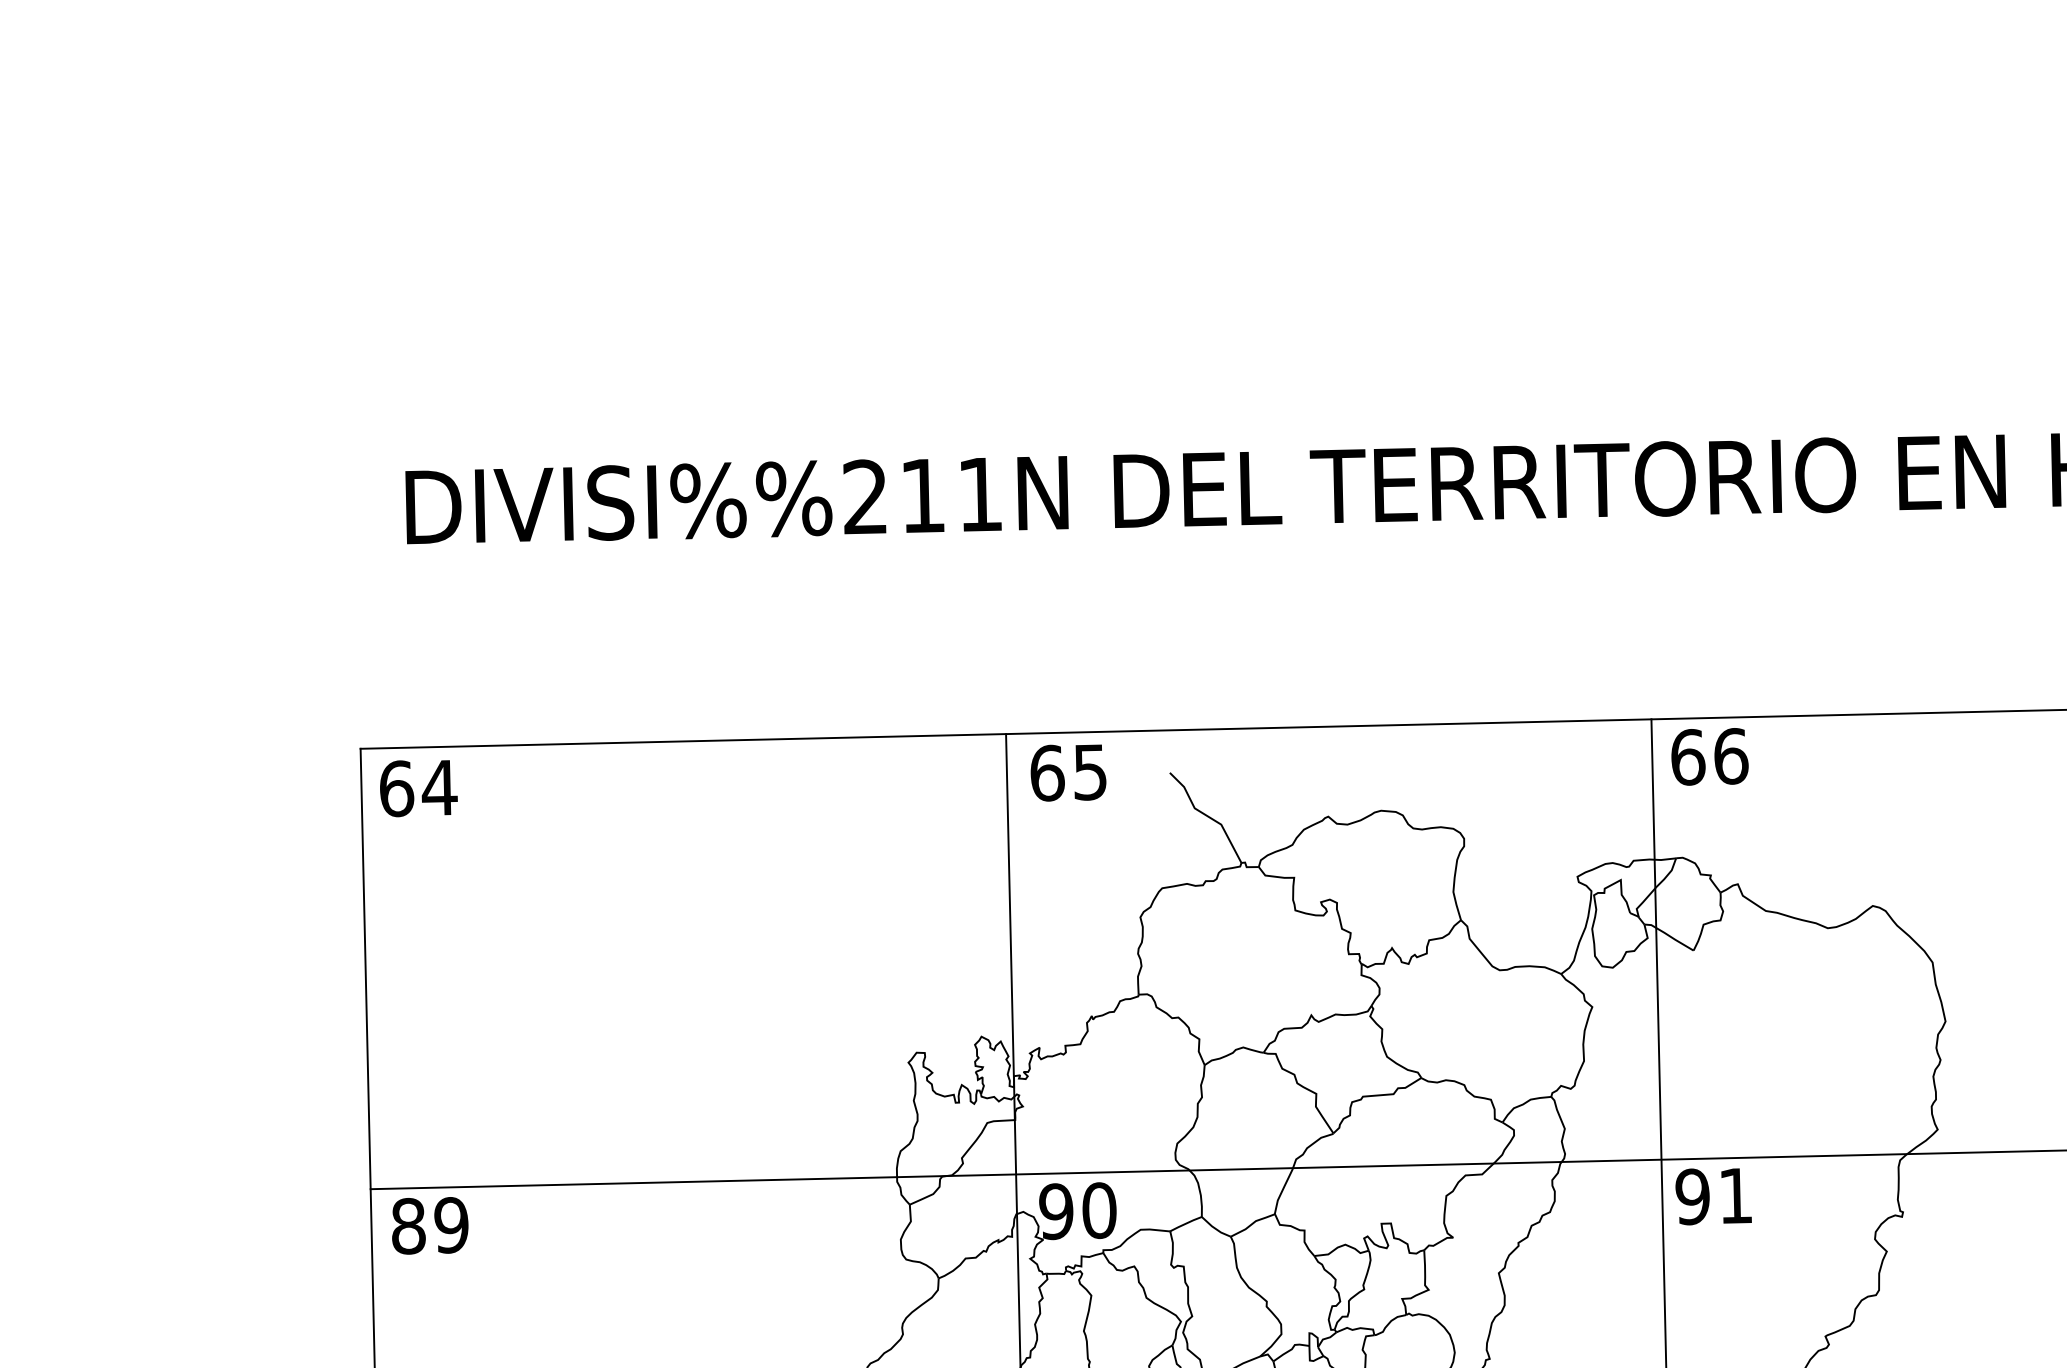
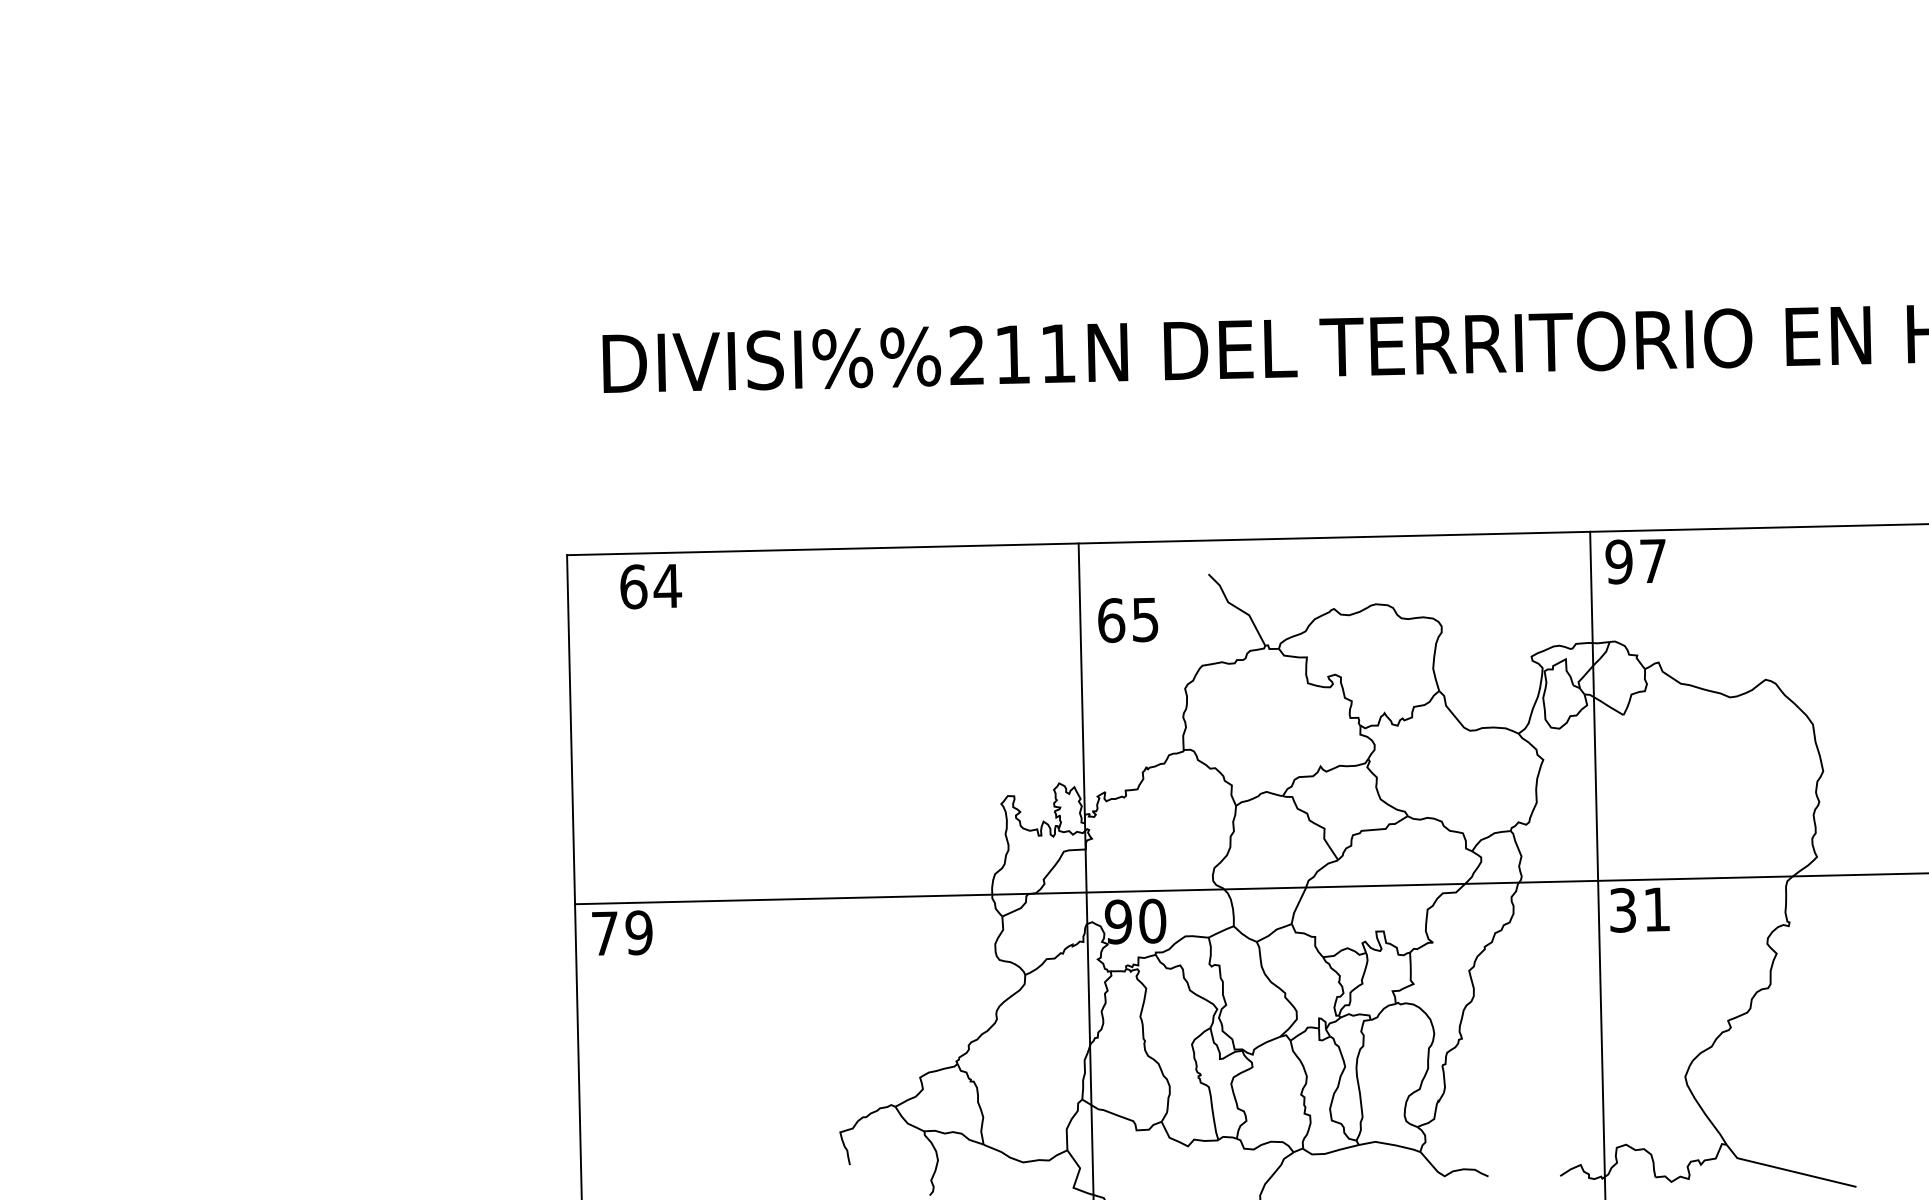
text: (1709, 756) -> (1636, 561), 66 -> 97
text: (1068, 773) -> (1128, 620), moved
text: (419, 788) -> (651, 586), moved
text: (1692, 1197) -> (1622, 910), 91 -> 31
text: (409, 1226) -> (605, 933), 89 -> 79

